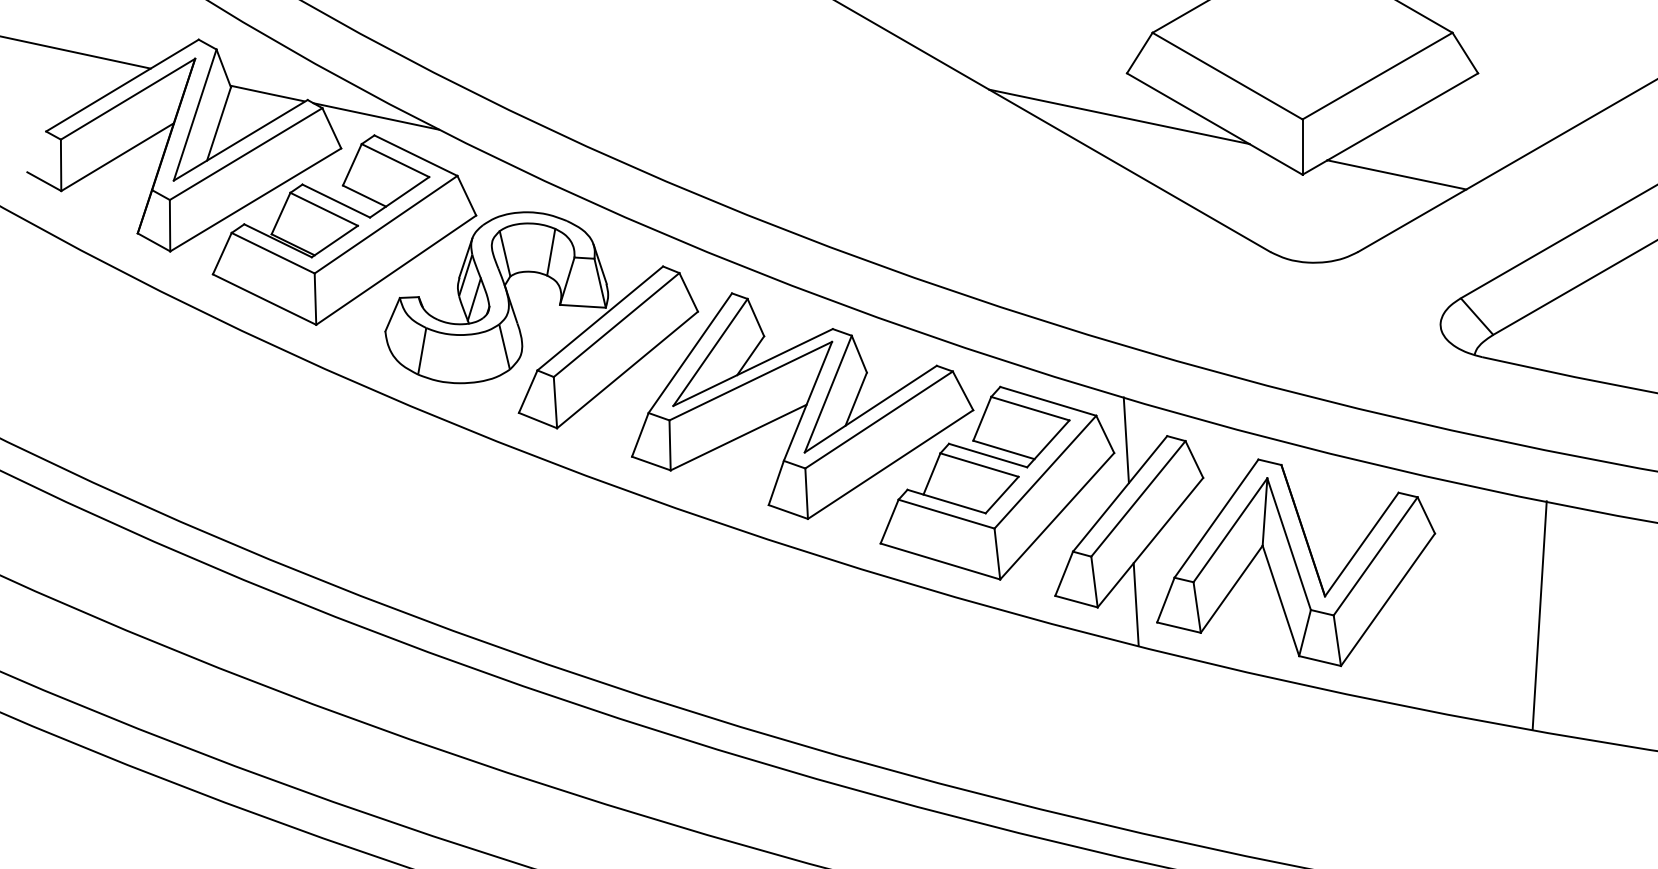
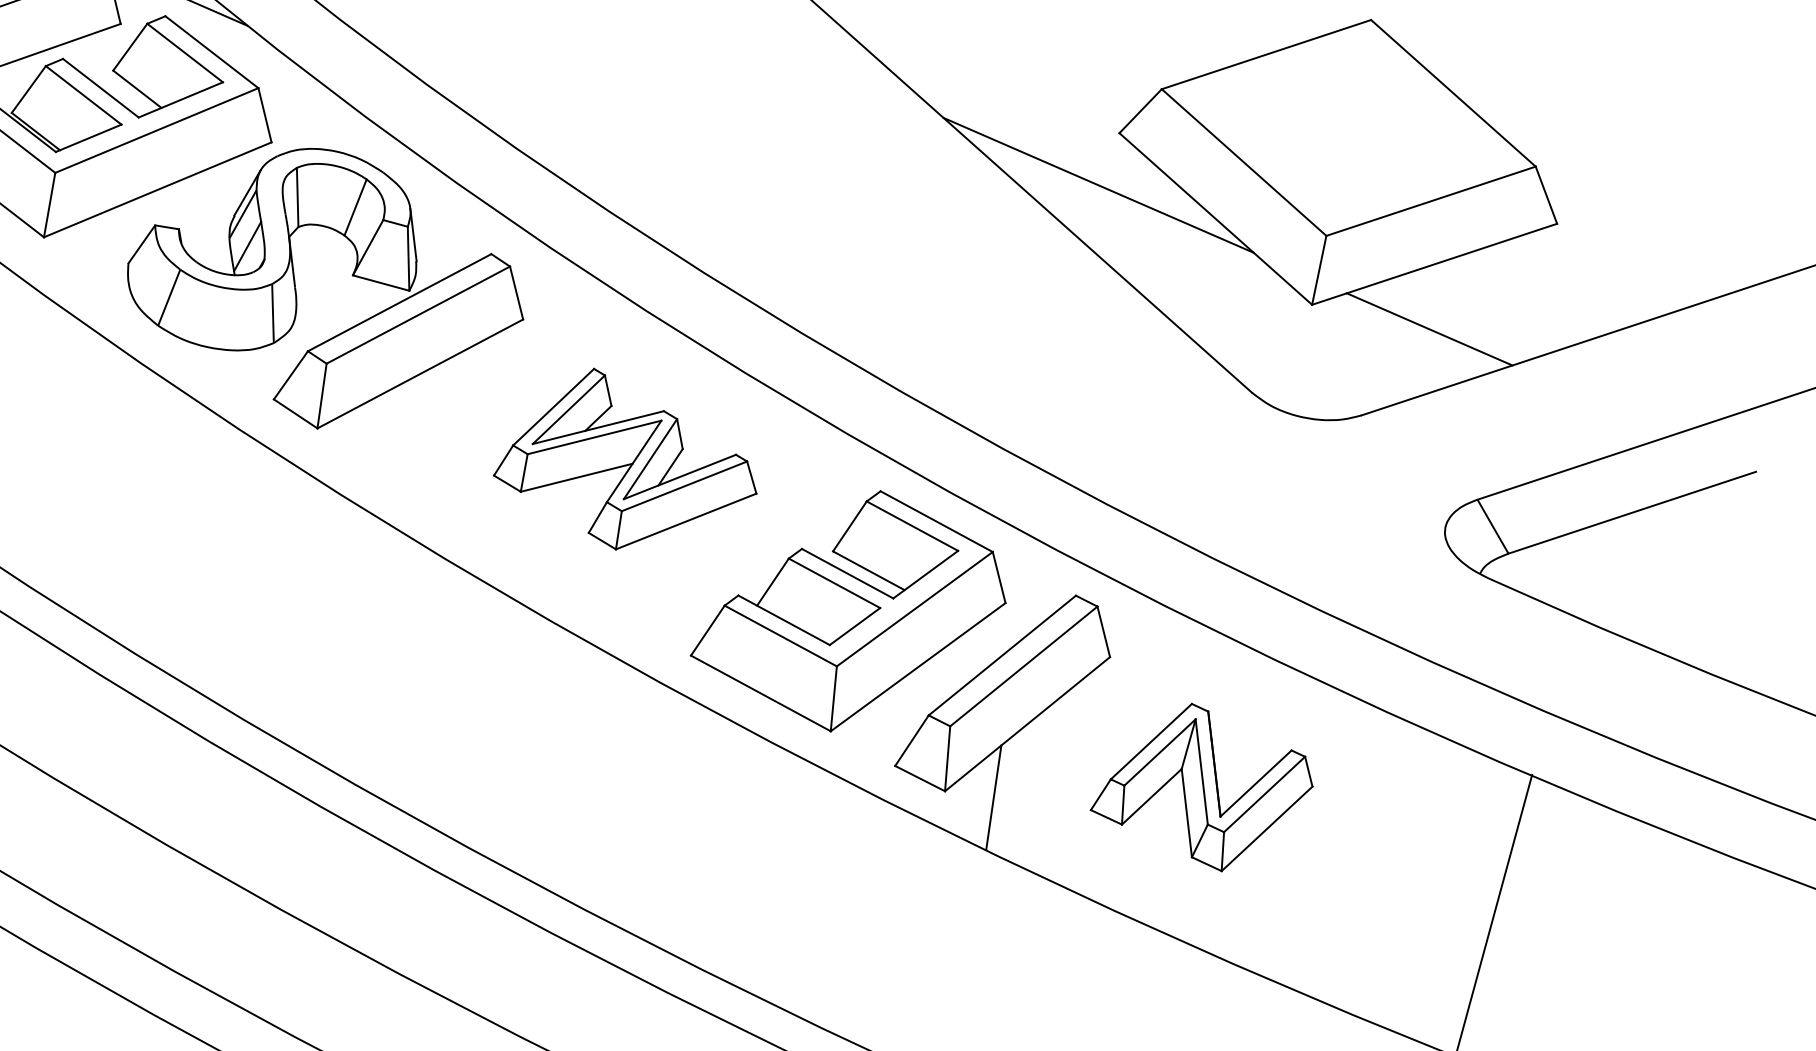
part: (802, 405) -> (629, 463), size x0.6
line: (1125, 440) -> (1022, 590), removed
part: (1296, 562) -> (1204, 786), size x0.6

